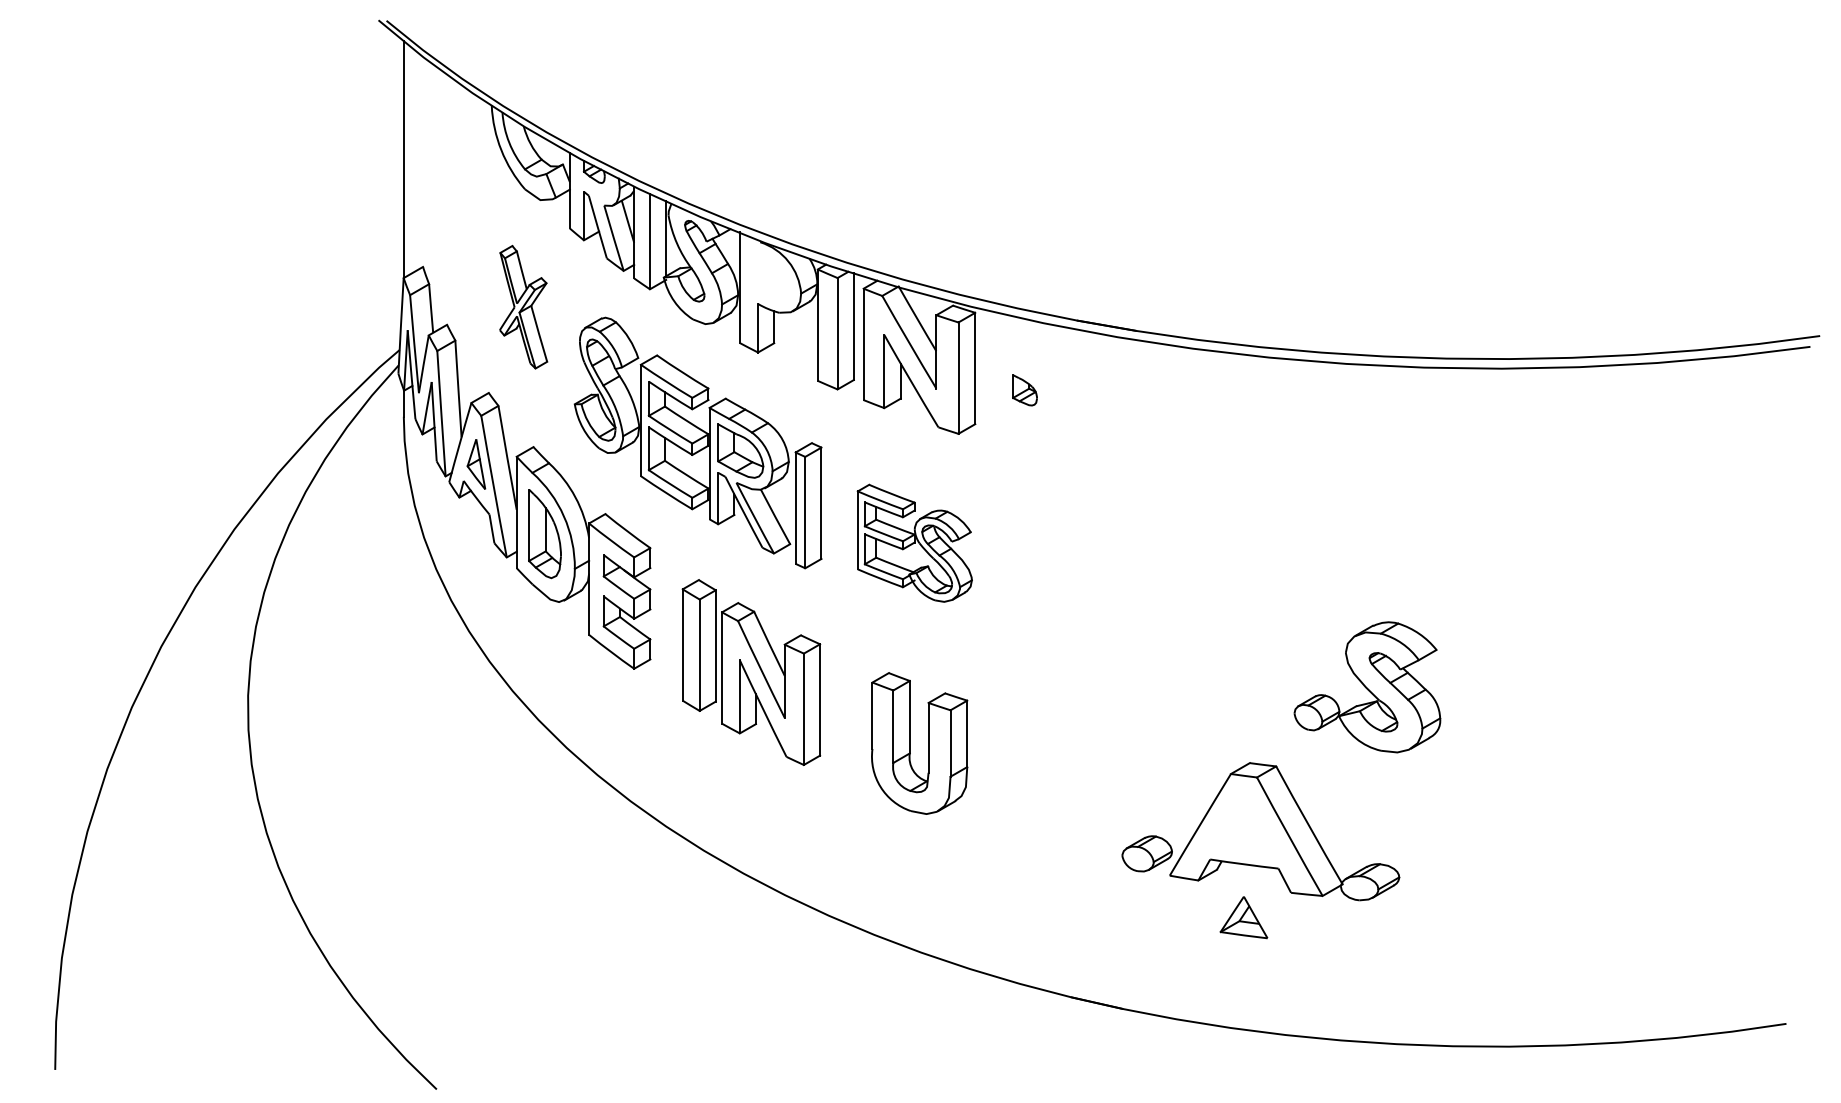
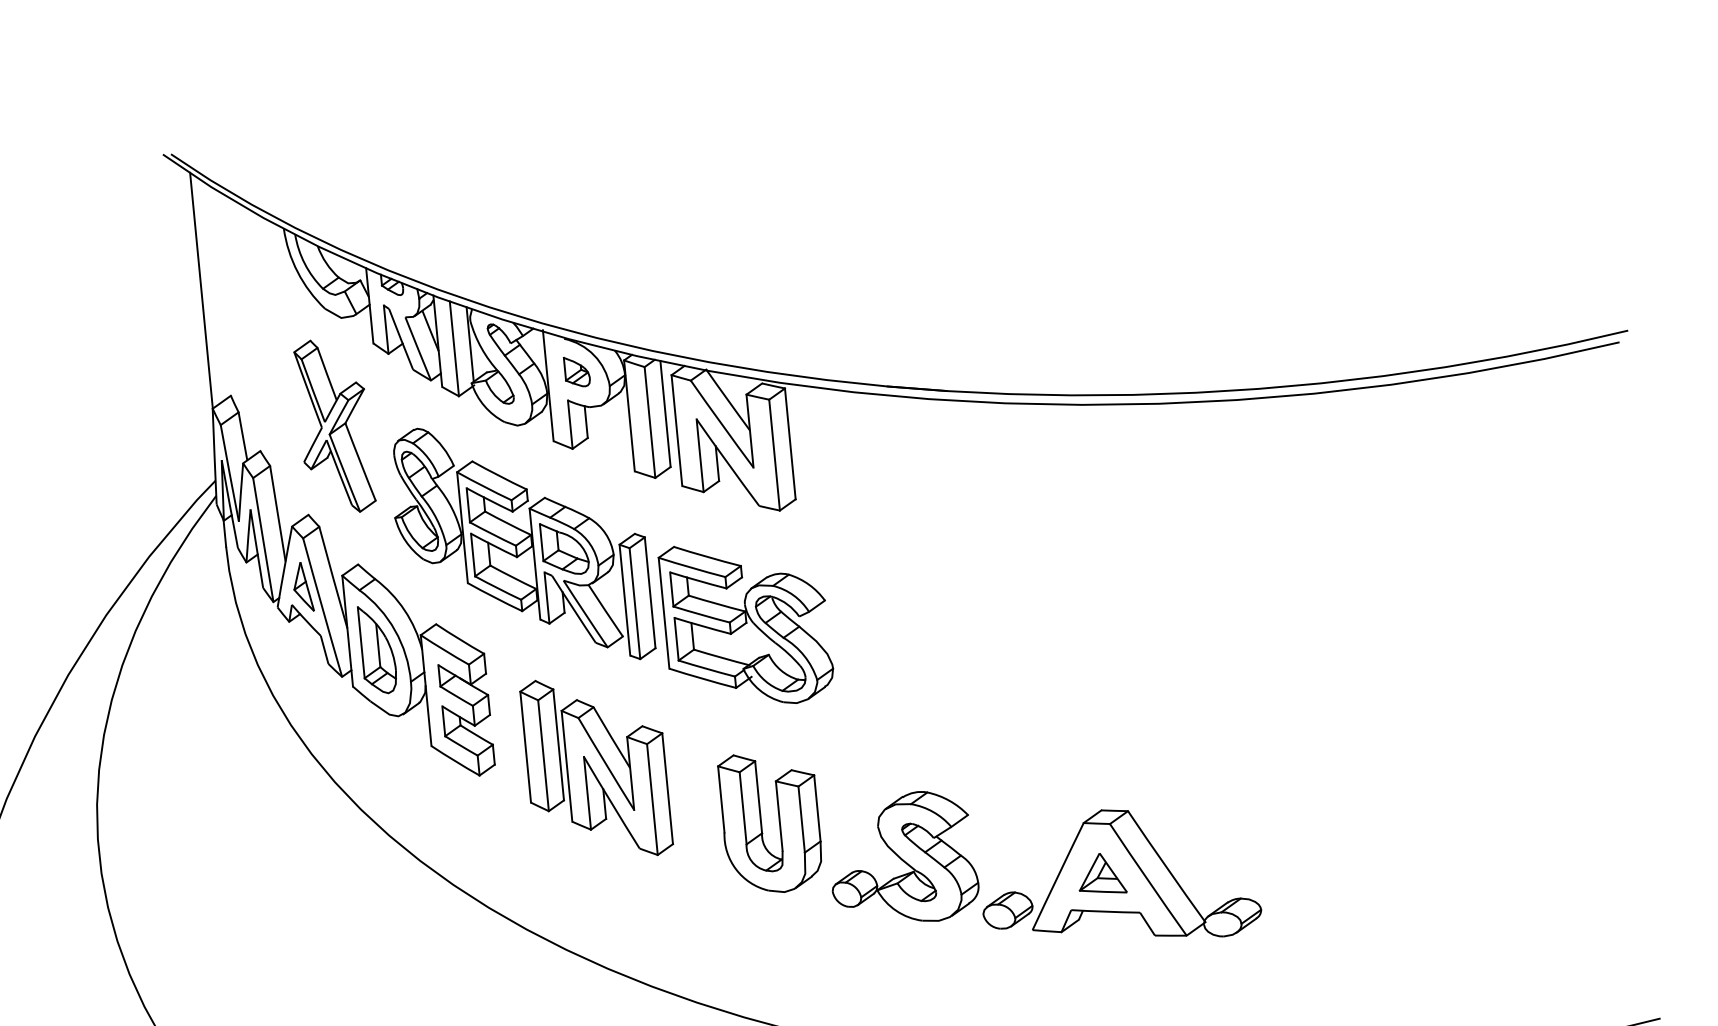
part: (523, 306) -> (334, 425), size x1.43
part: (1024, 390) -> (576, 372), moved
part: (914, 542) -> (746, 622), size x1.43
part: (1367, 687) -> (902, 859), moved
part: (1243, 917) -> (1101, 874), moved

